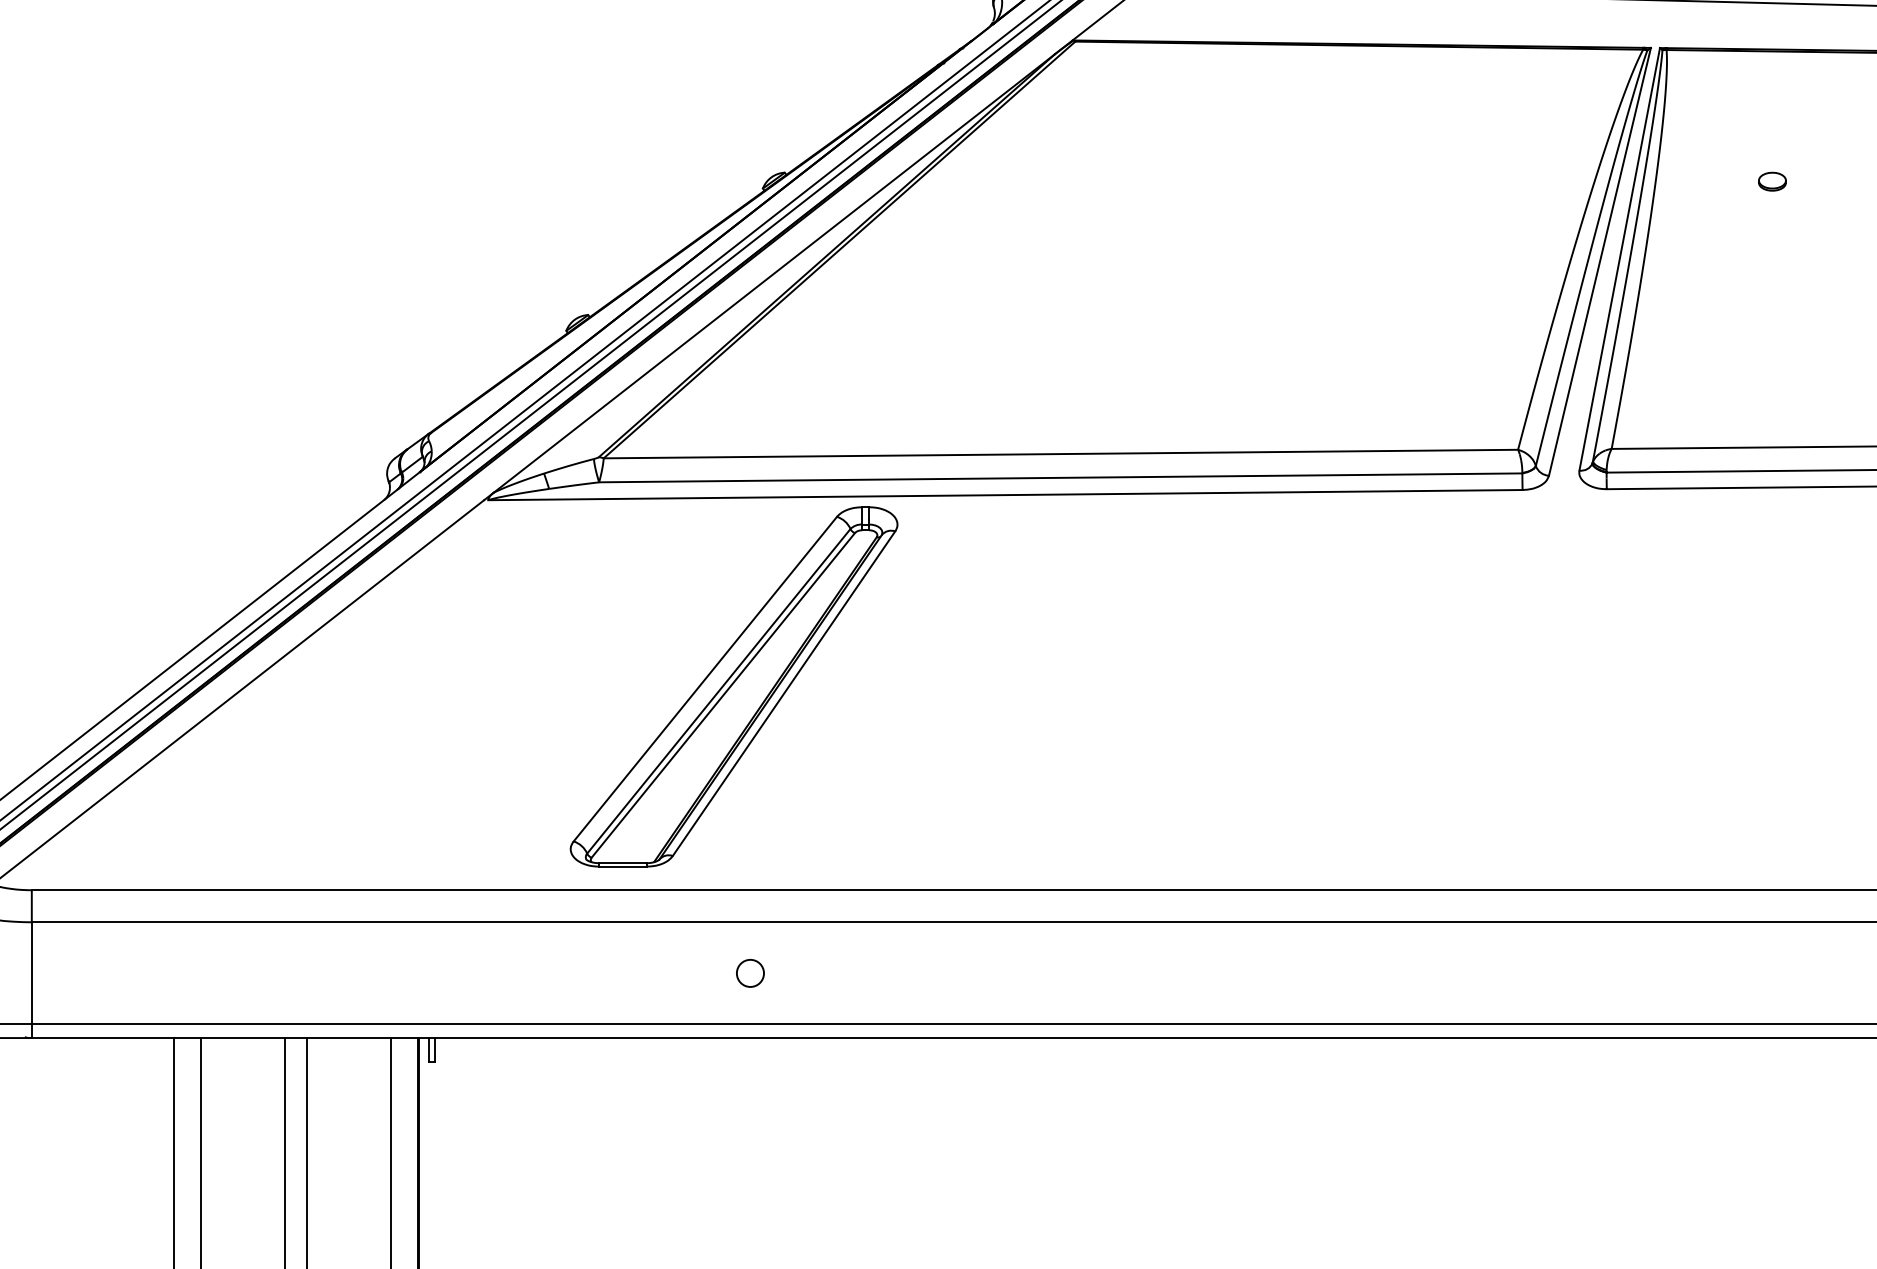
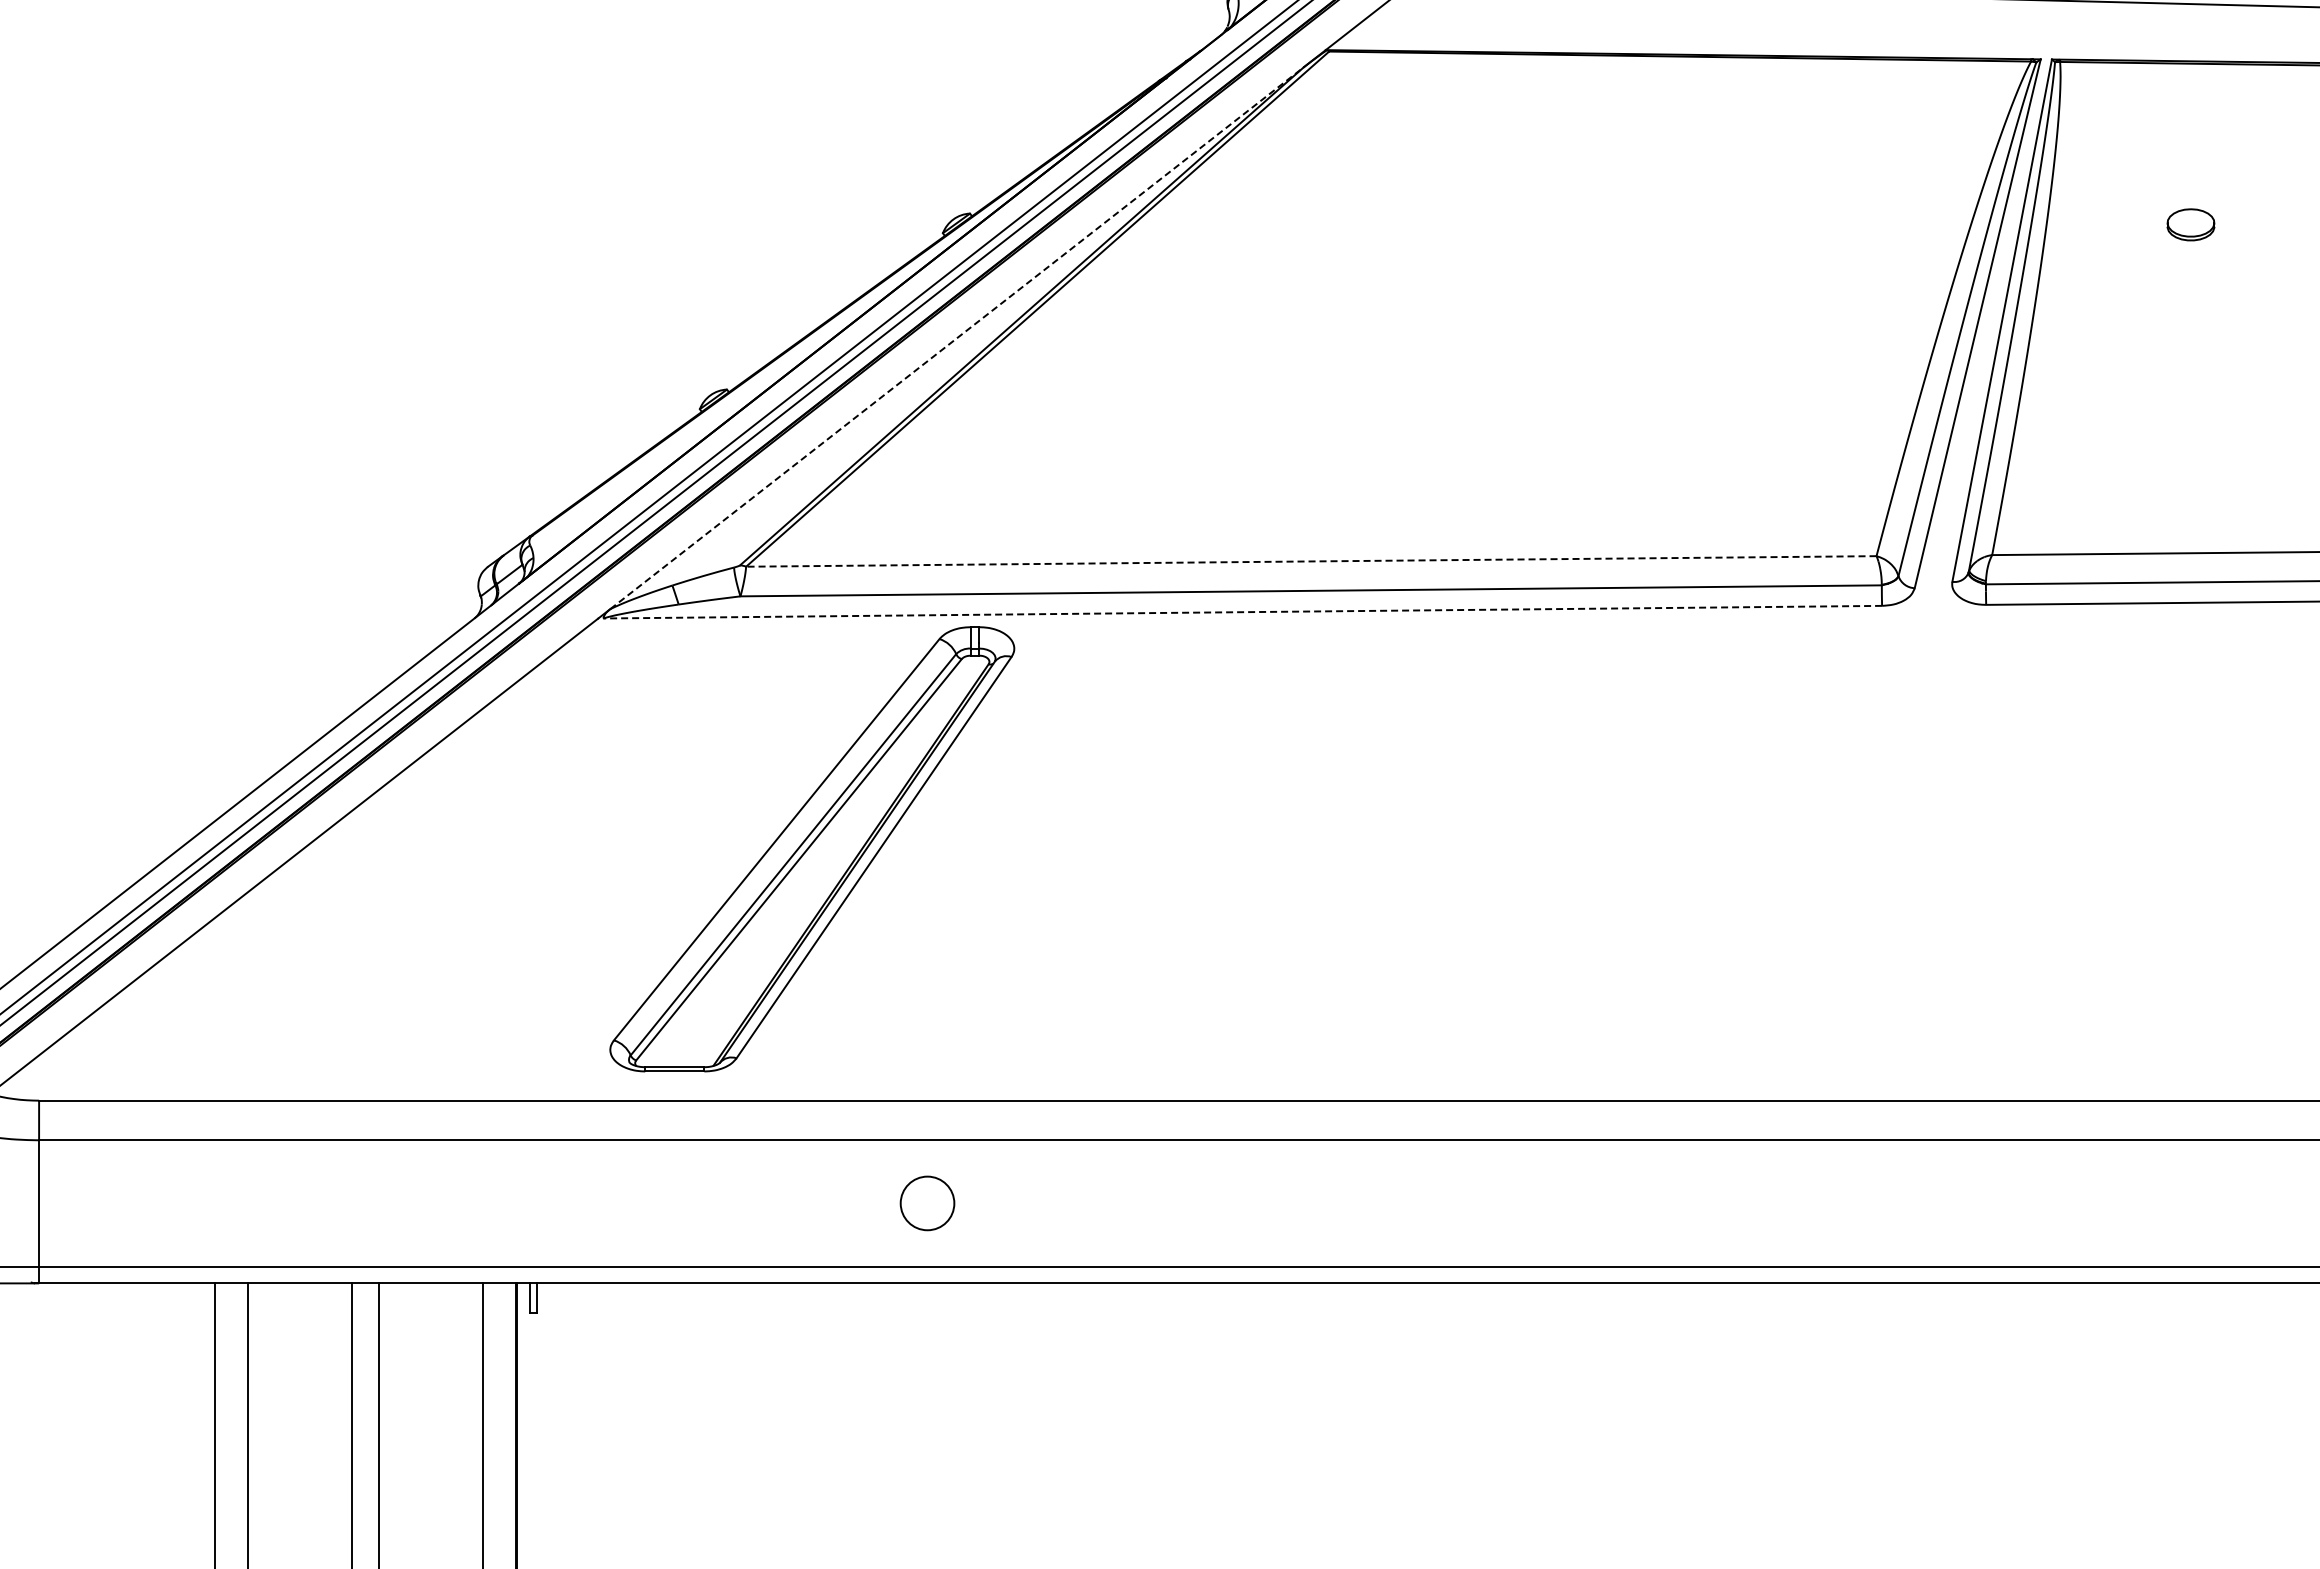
part: (1772, 181) -> (2190, 224), size x1.4
line: (774, 272) -> (957, 337), solid -> dashed
line: (1060, 454) -> (1310, 561), solid -> dashed
line: (1005, 495) -> (1242, 612), solid -> dashed
part: (734, 687) -> (812, 849), moved
circle: (750, 973) -> (927, 1203), size x1.6

